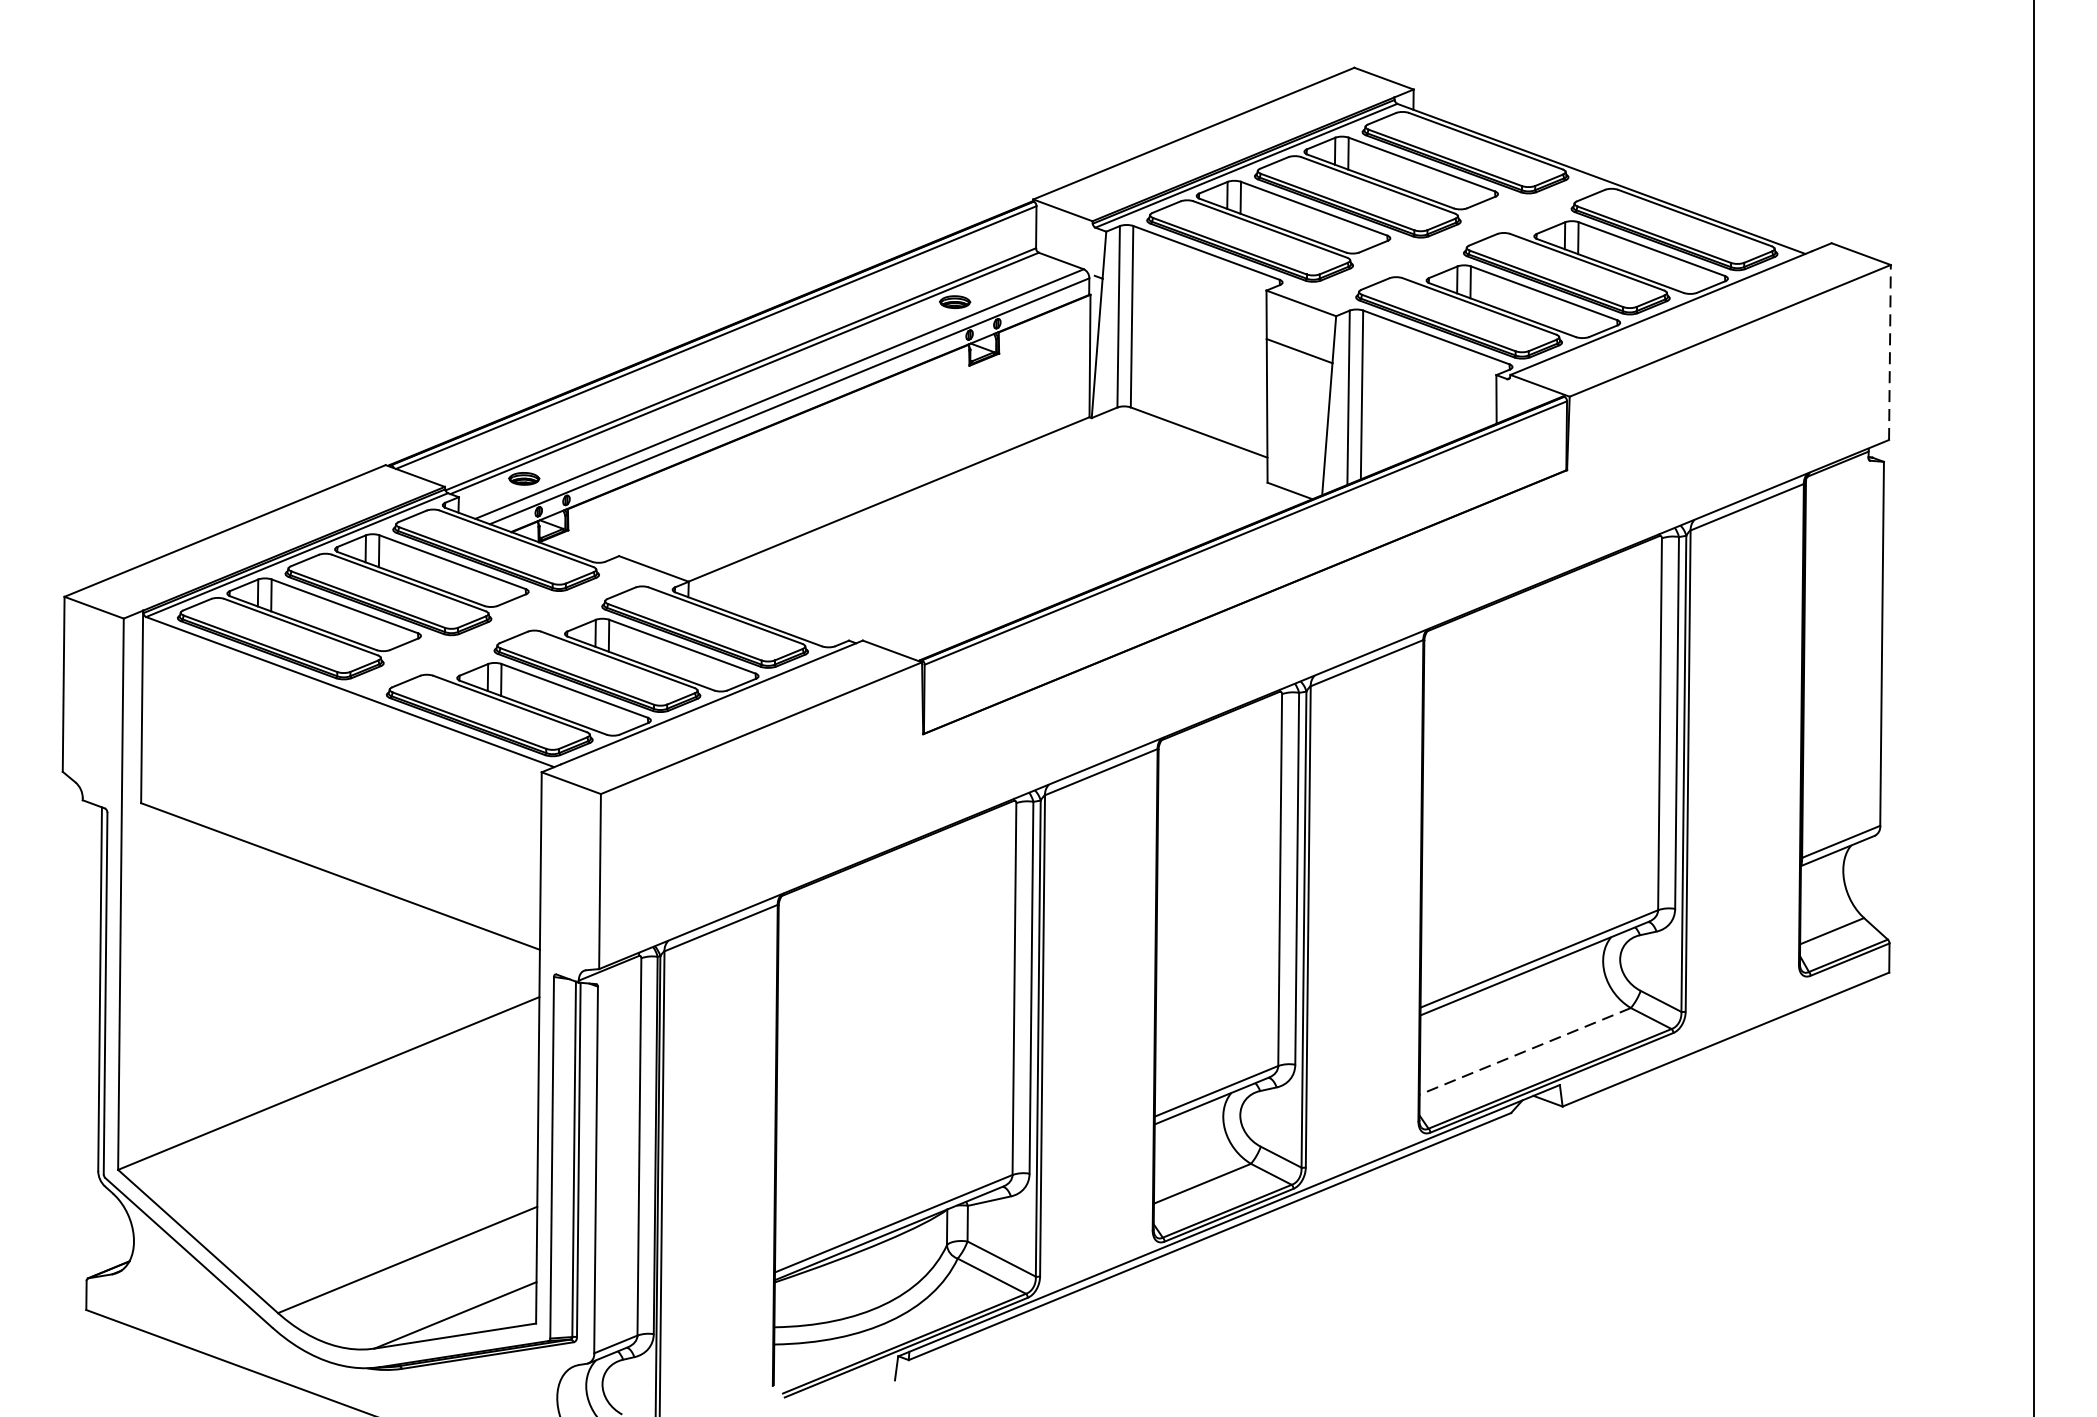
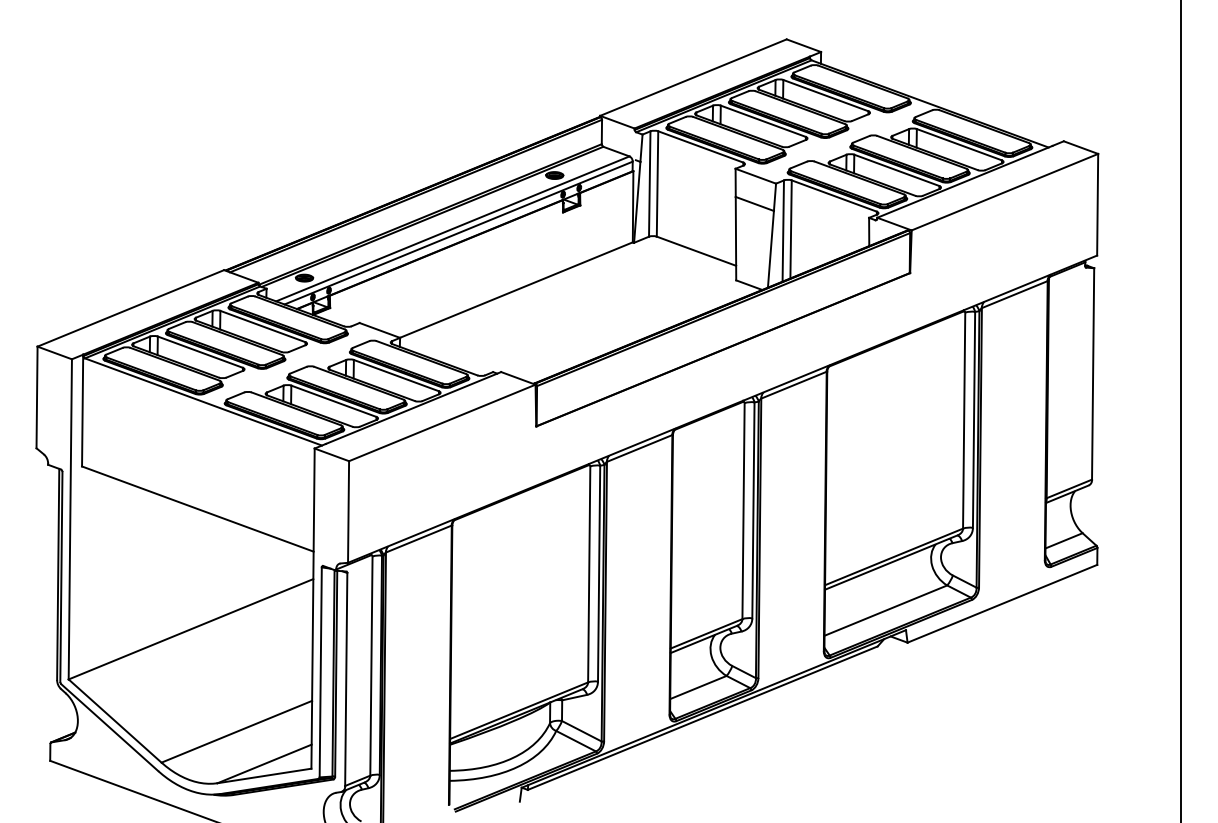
line: (1889, 352) -> (1097, 204), dashed -> solid
line: (1524, 1051) -> (885, 610), dashed -> solid

